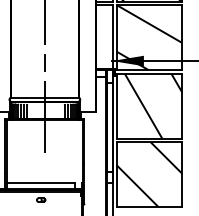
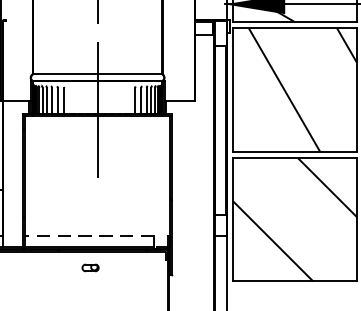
line: (40, 183) -> (89, 236), solid -> dashed

